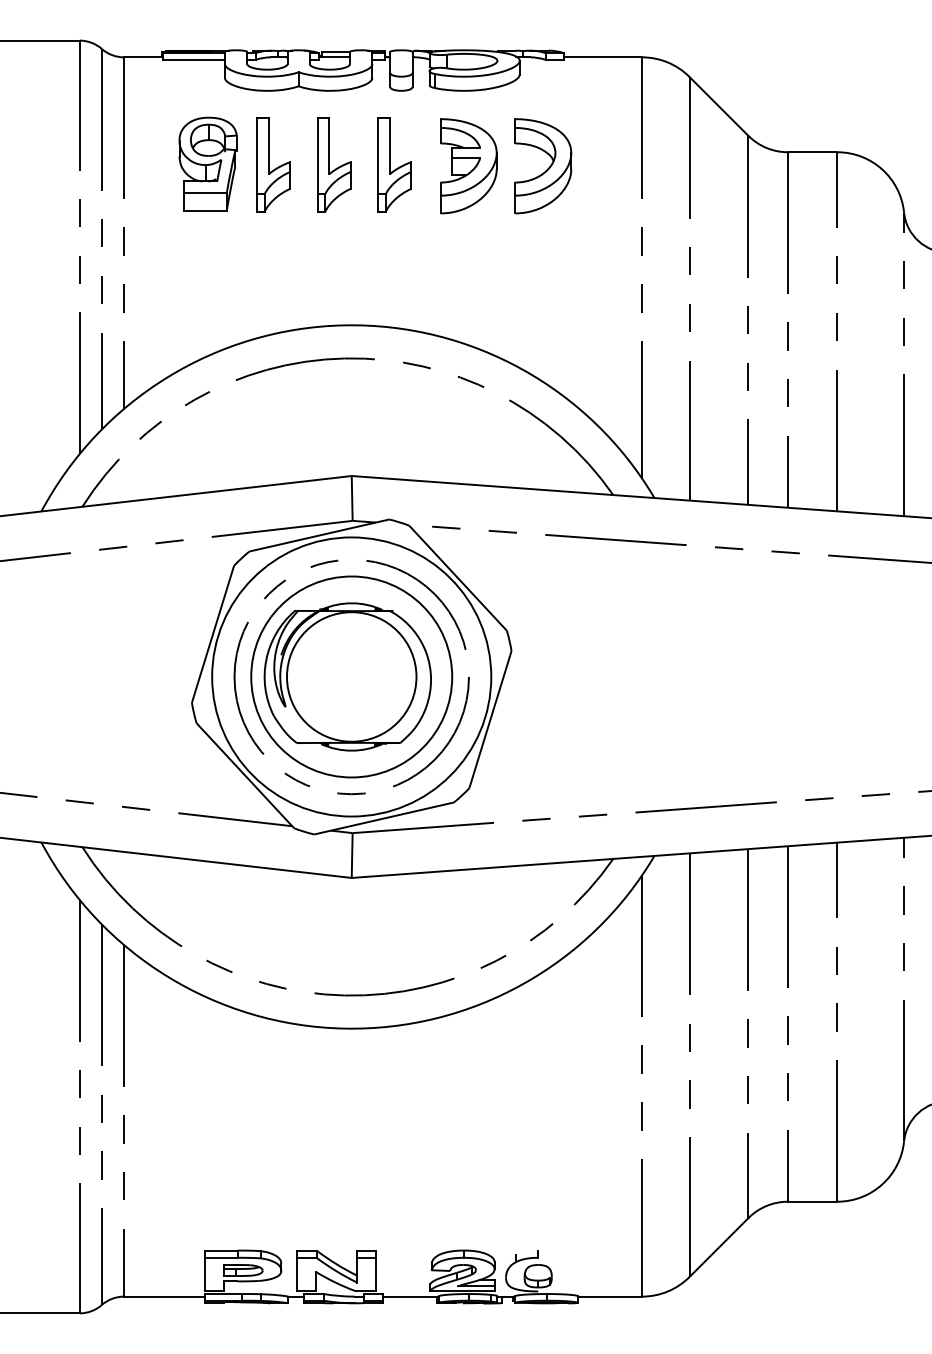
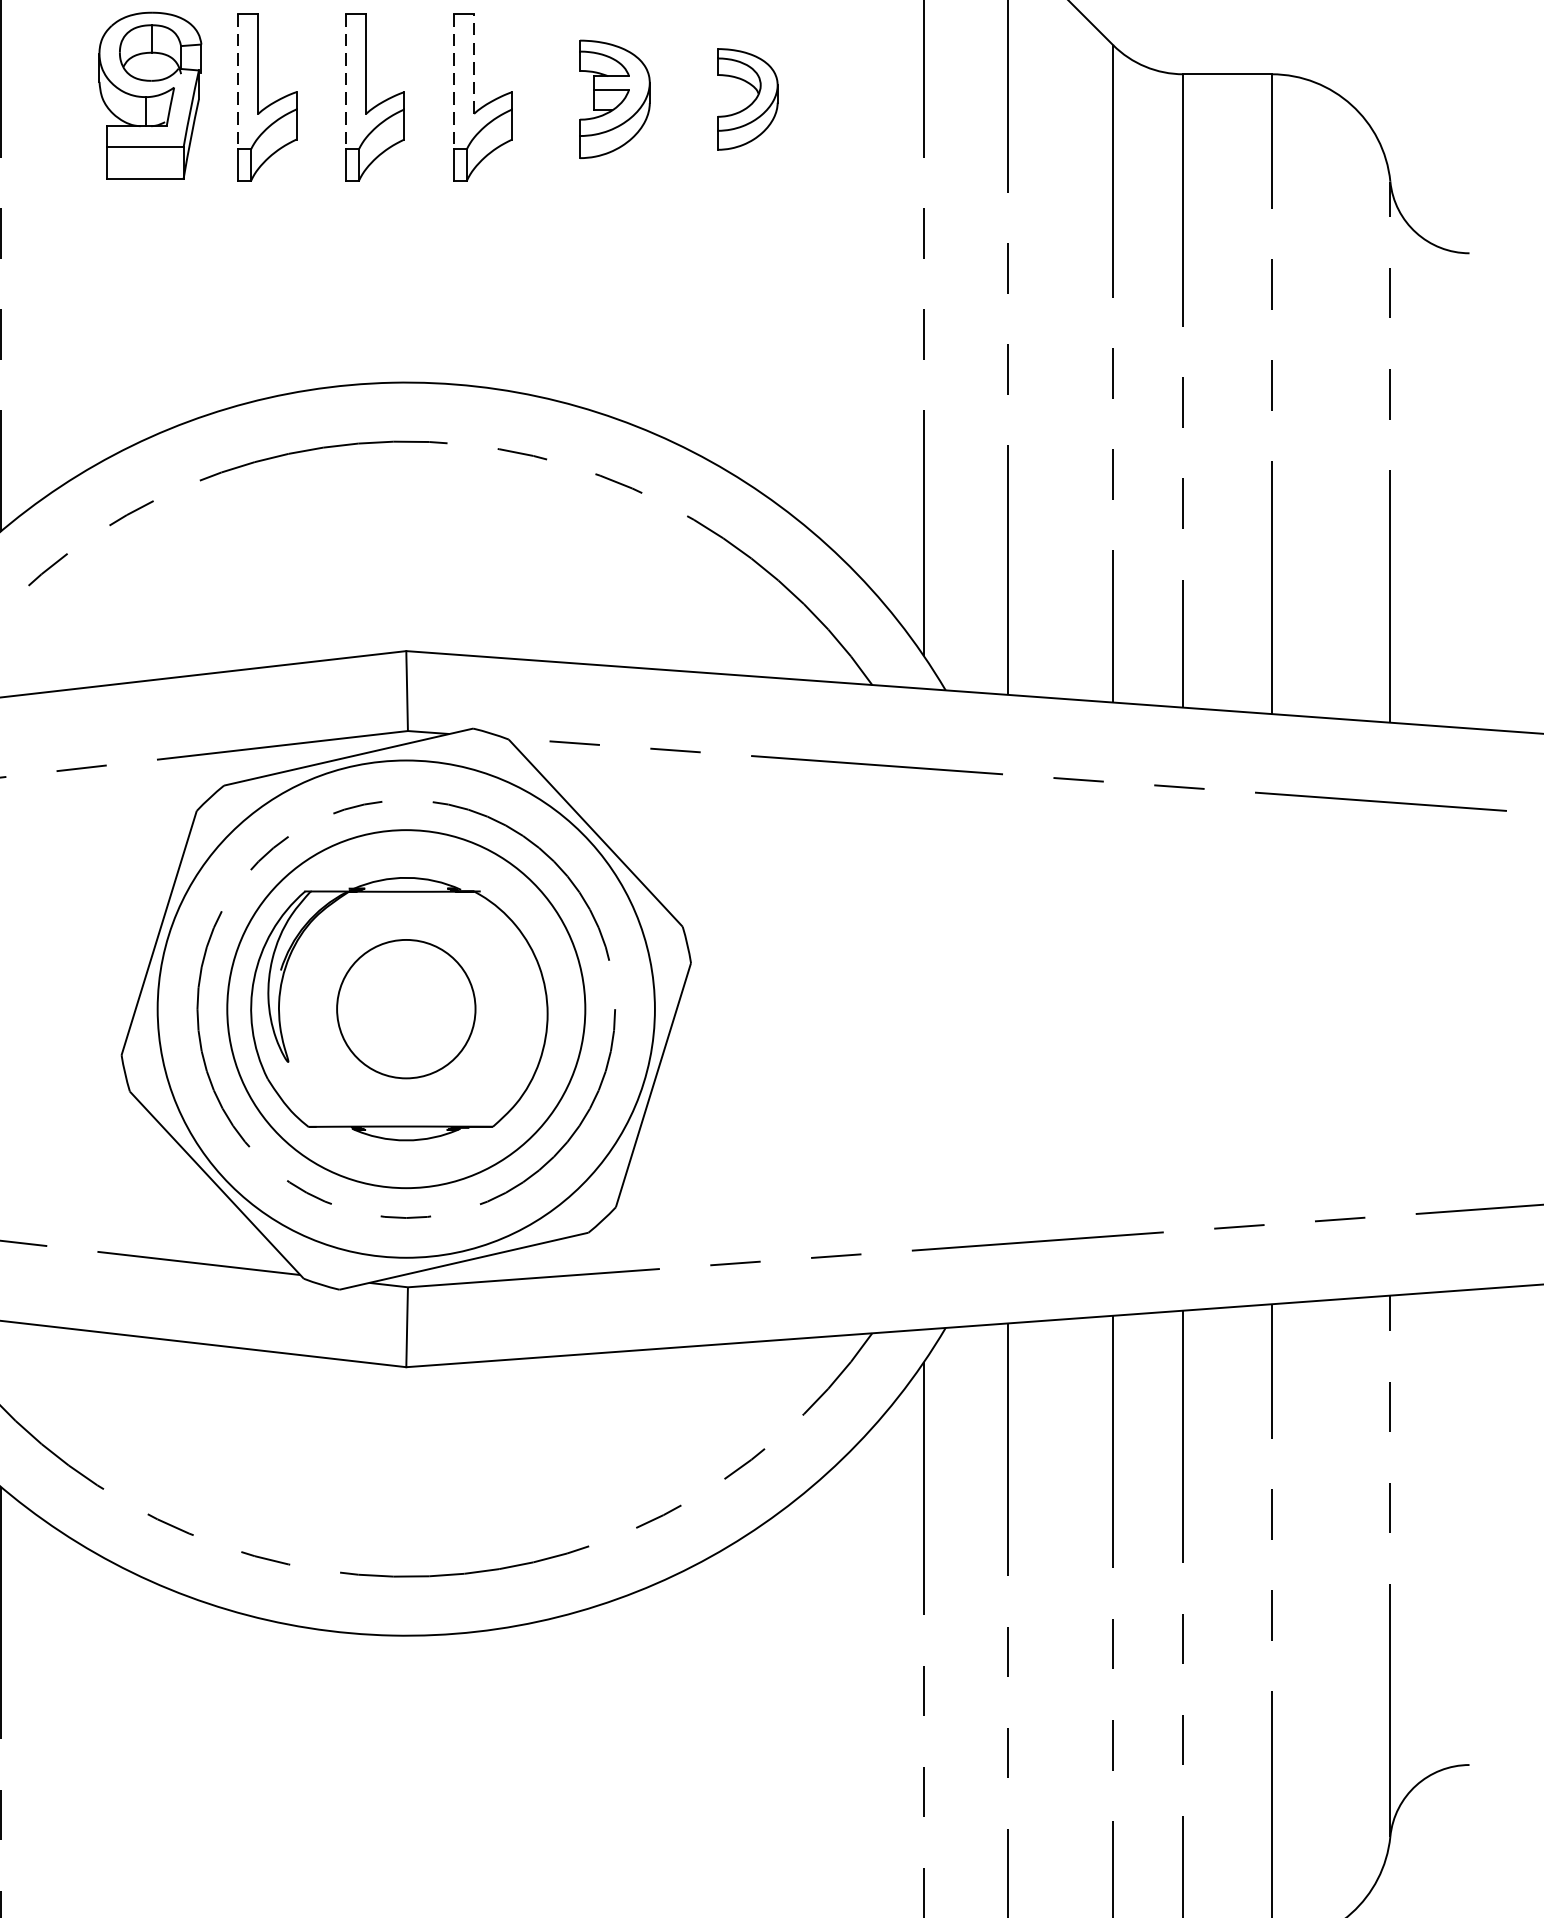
line: (389, 145) -> (473, 62), solid -> dashed
line: (257, 156) -> (238, 81), solid -> dashed
line: (317, 156) -> (345, 81), solid -> dashed
line: (378, 156) -> (454, 81), solid -> dashed
part: (468, 166) -> (614, 99), size x0.7
part: (543, 166) -> (747, 99), size x0.6
circle: (351, 676) -> (405, 1008), size x0.6

